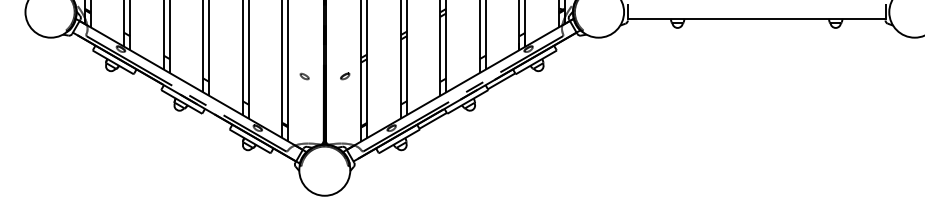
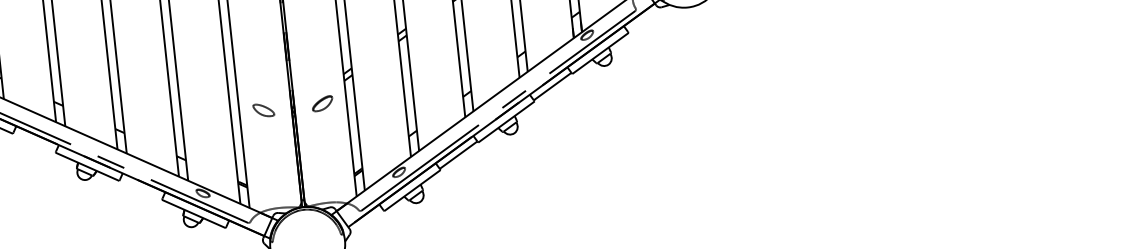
part: (304, 76) -> (263, 110), size x1.6
part: (345, 76) -> (323, 103), size x1.6

